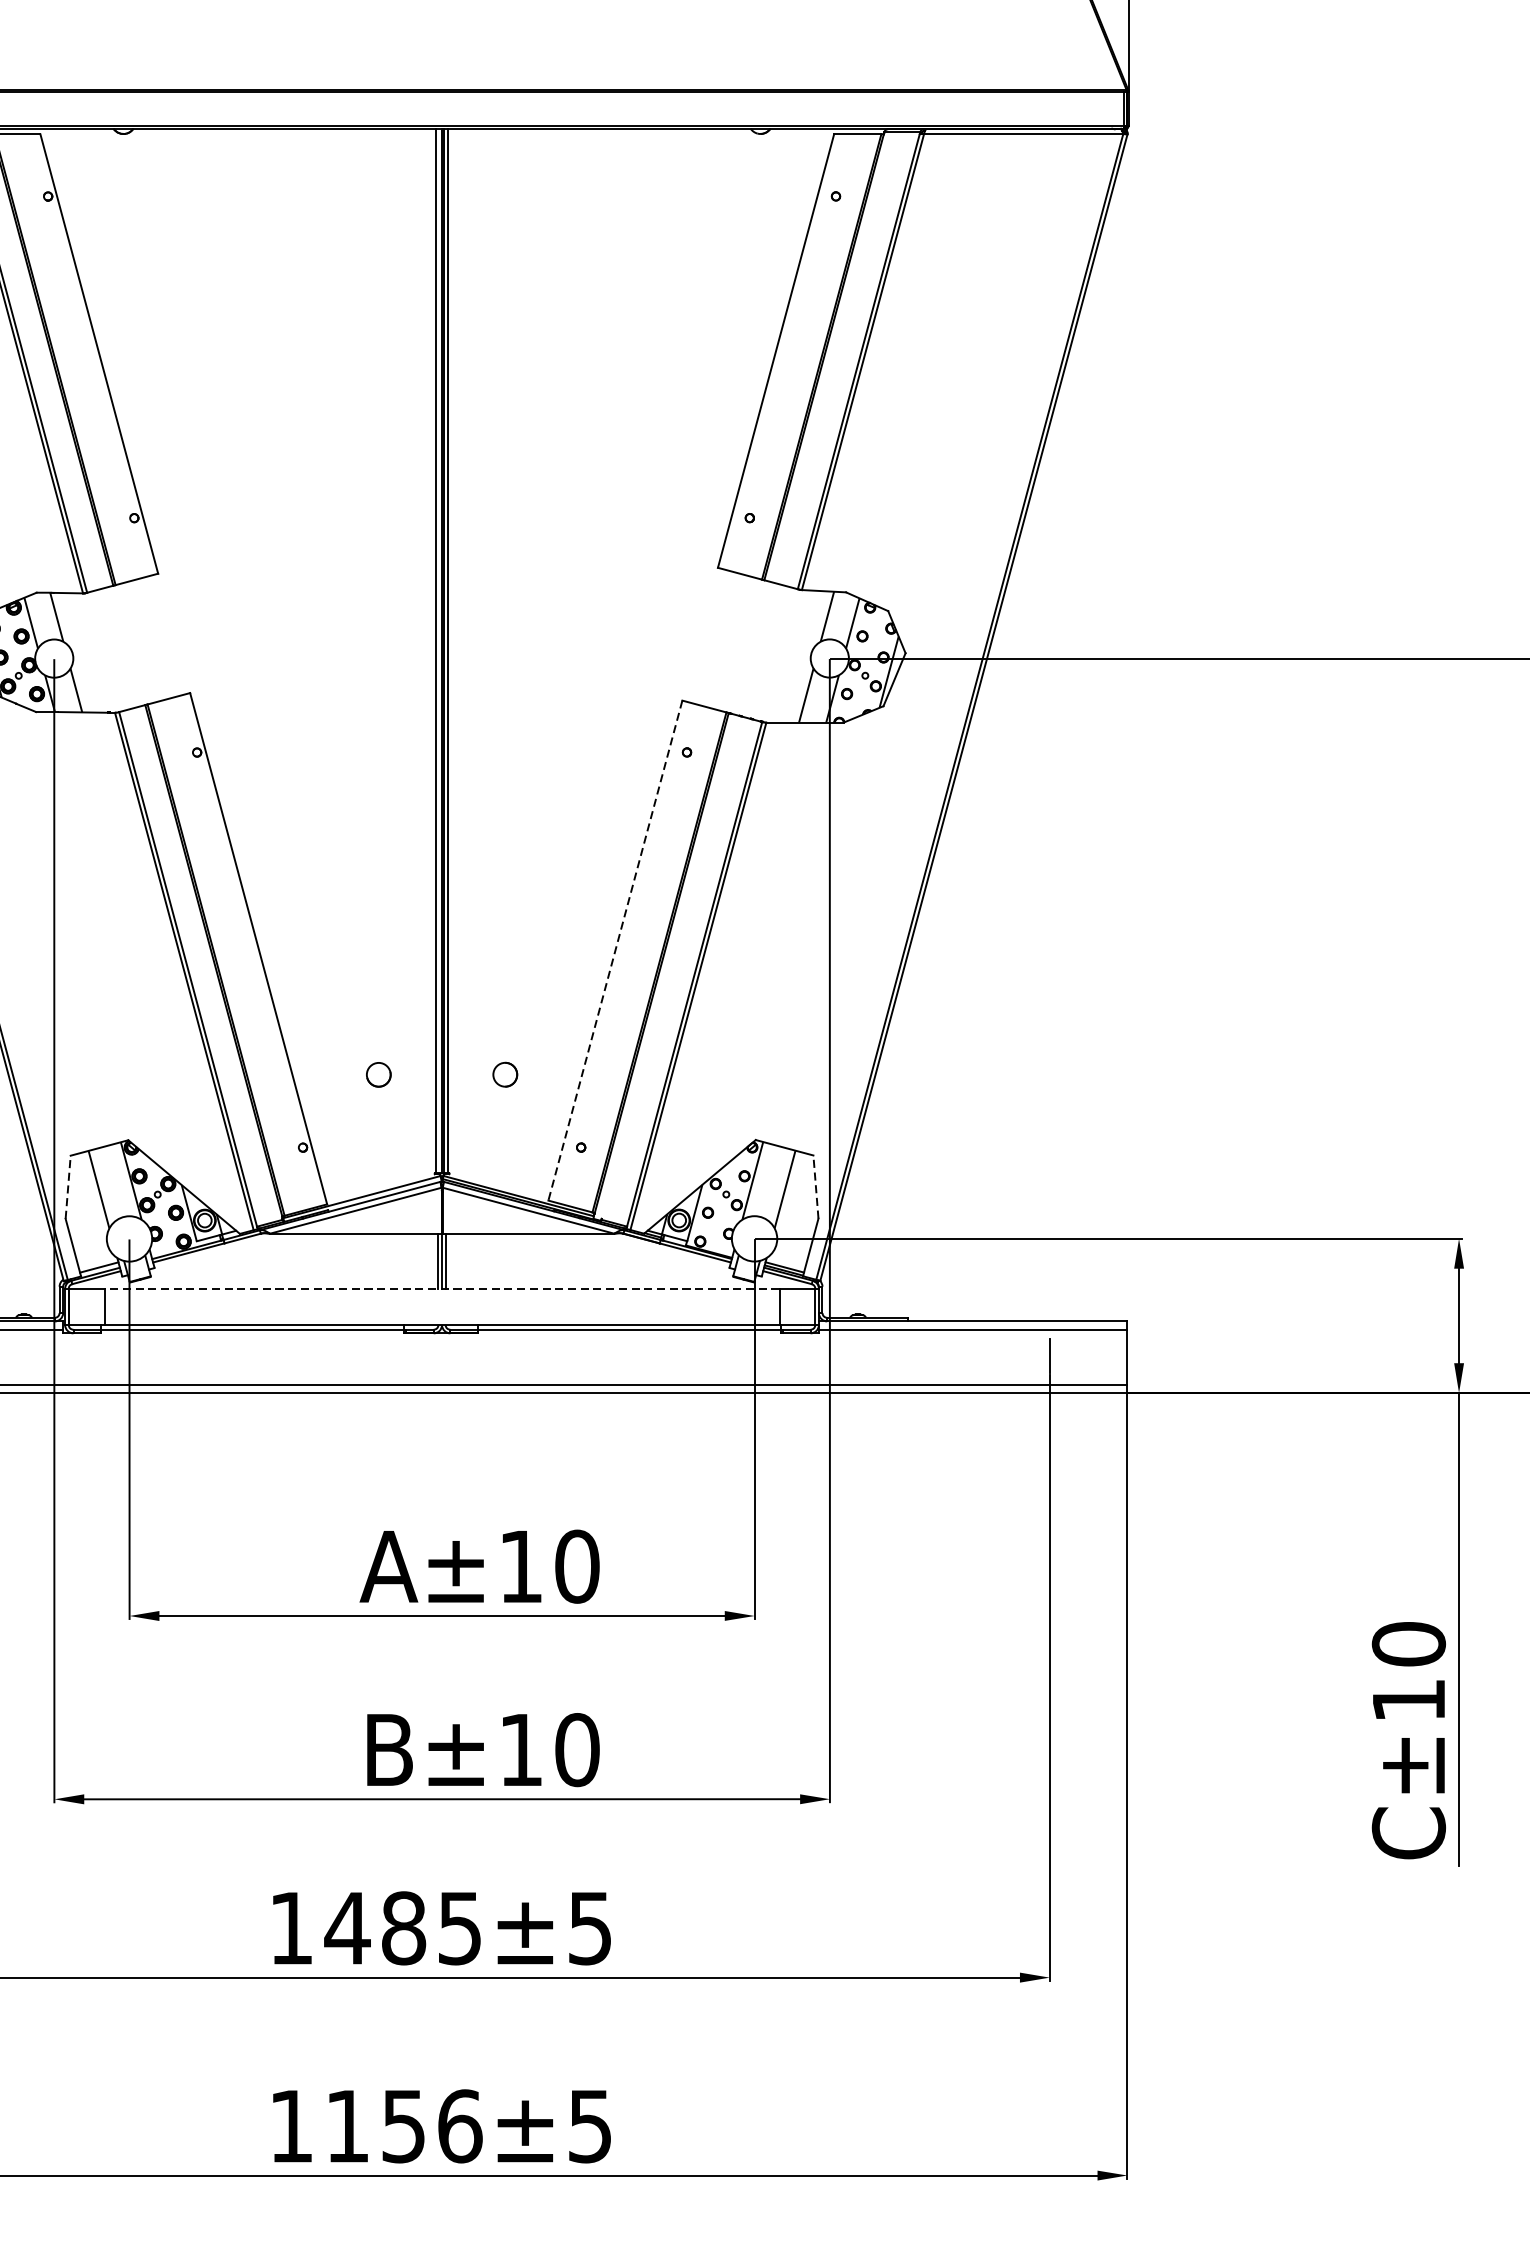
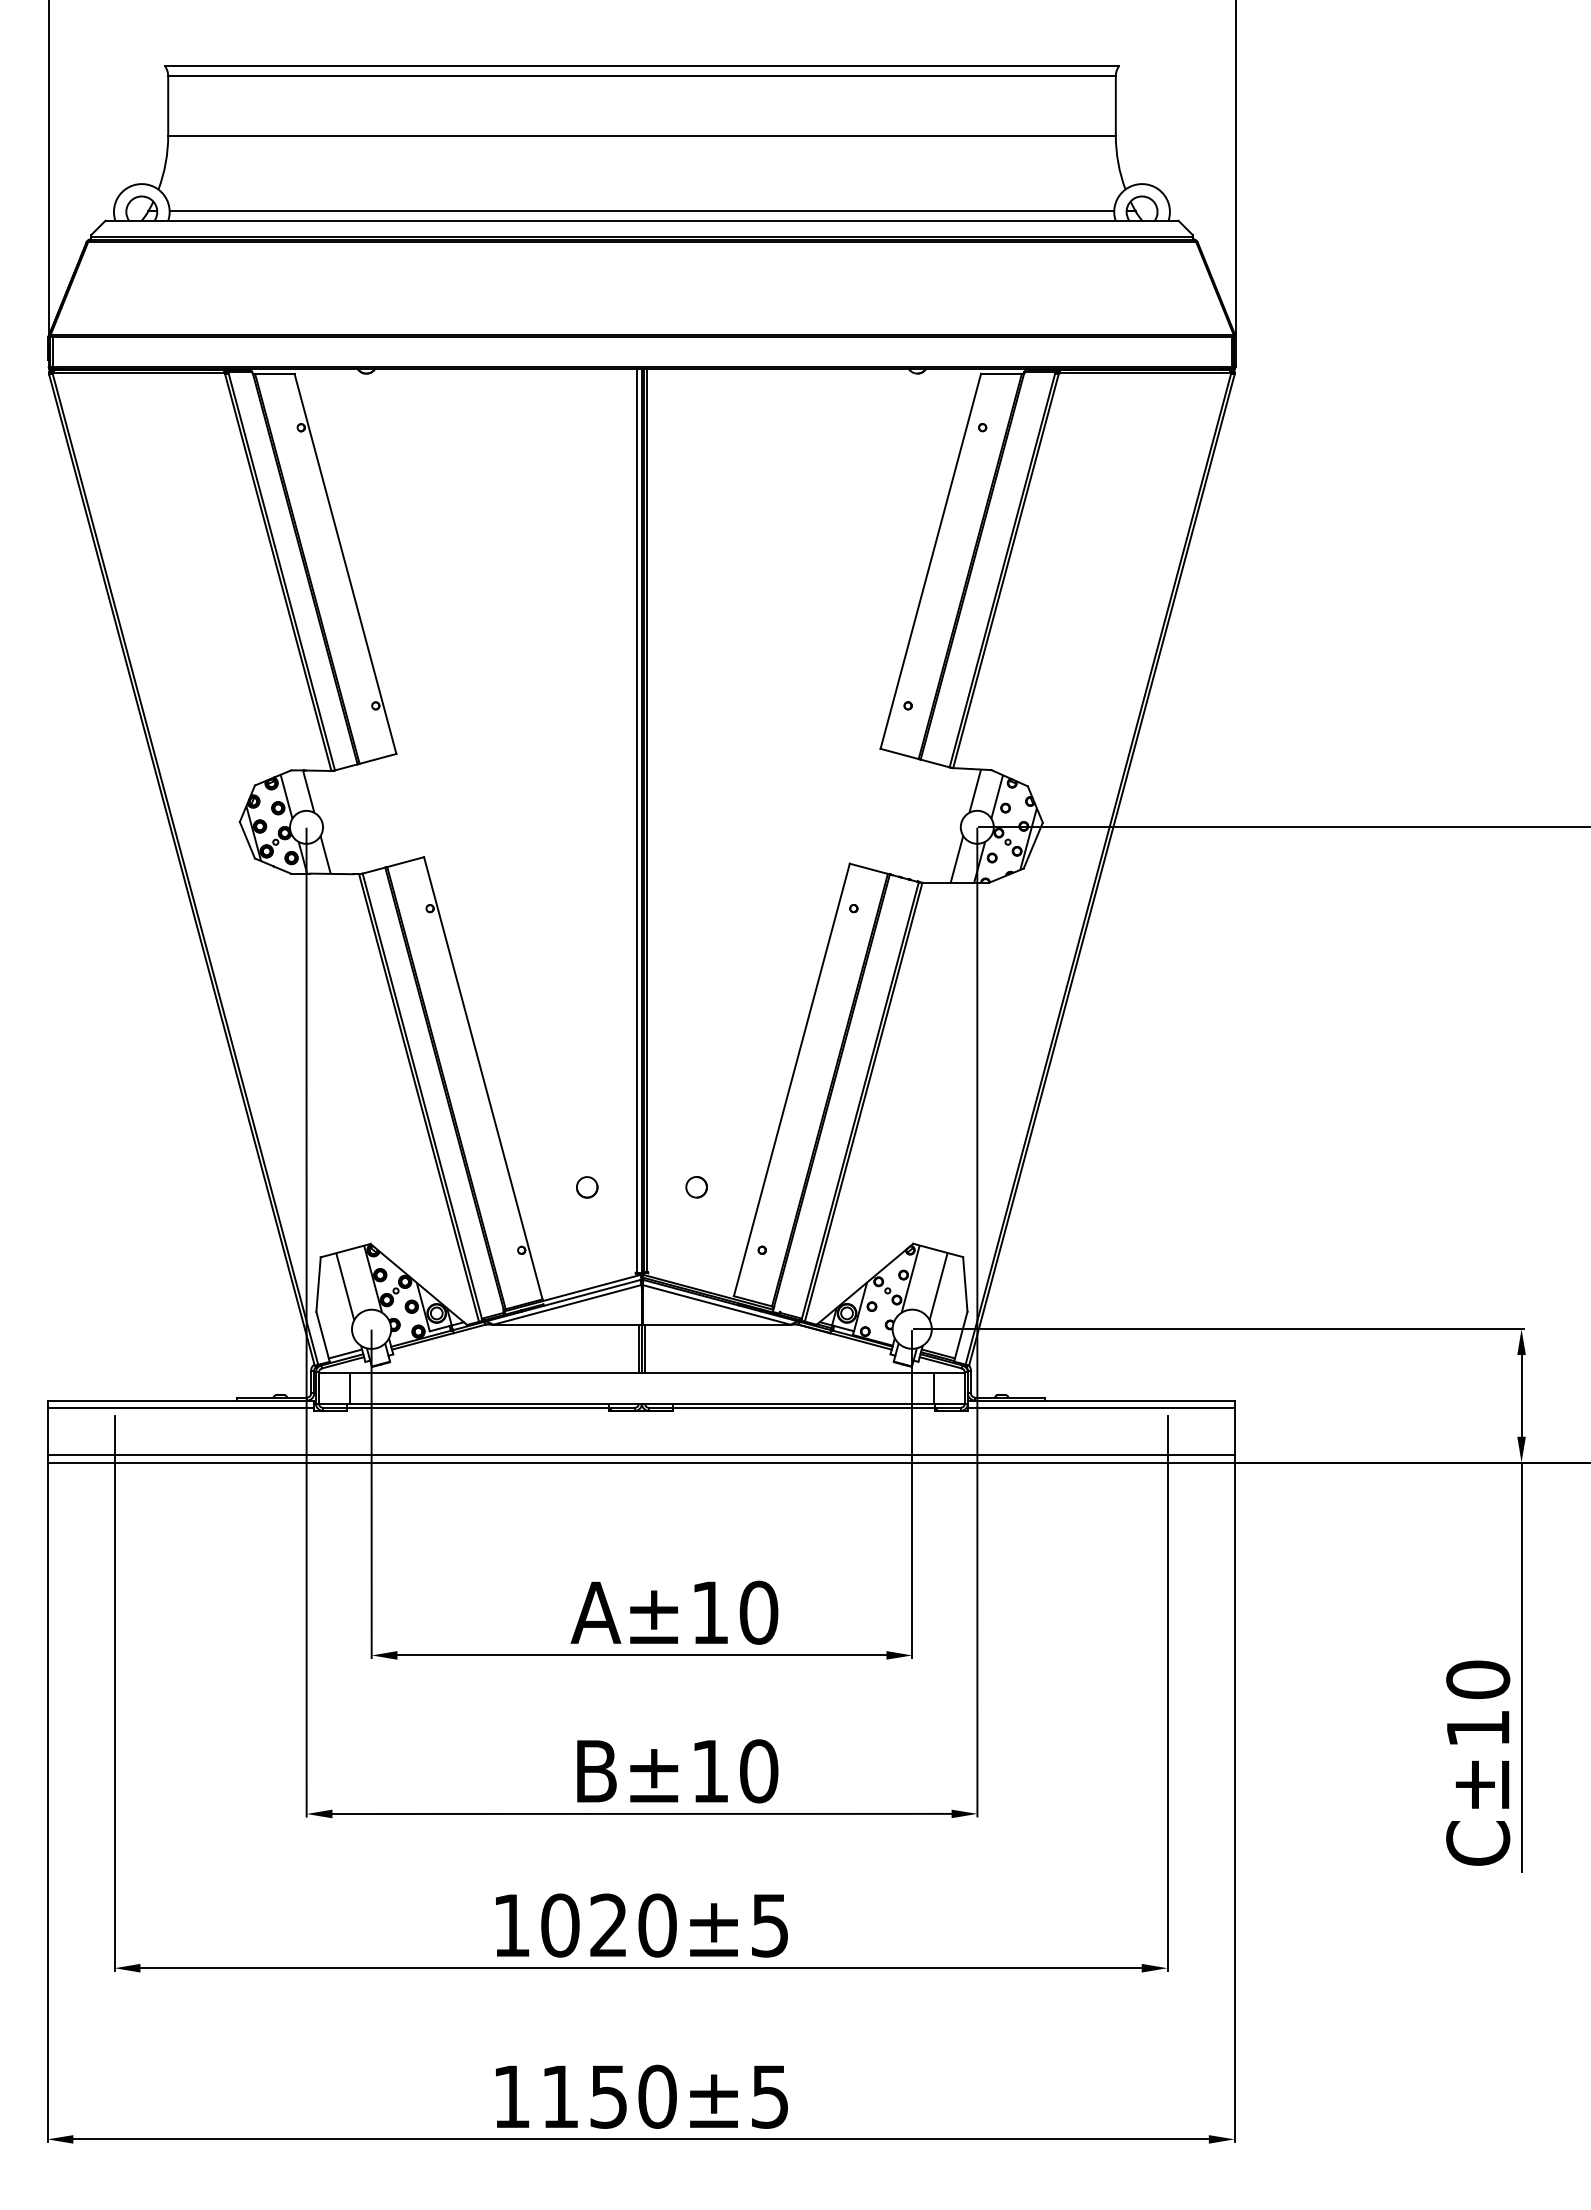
line: (614, 950) -> (791, 1079), dashed -> solid
line: (816, 1185) -> (965, 1283), dashed -> solid
line: (68, 1187) -> (318, 1284), dashed -> solid
line: (441, 1288) -> (641, 1372), dashed -> solid
text: (402, 1928) -> (607, 1925), 1485±5 -> 1020±5
text: (460, 2125) -> (657, 2096), 1156±5 -> 1150±5

